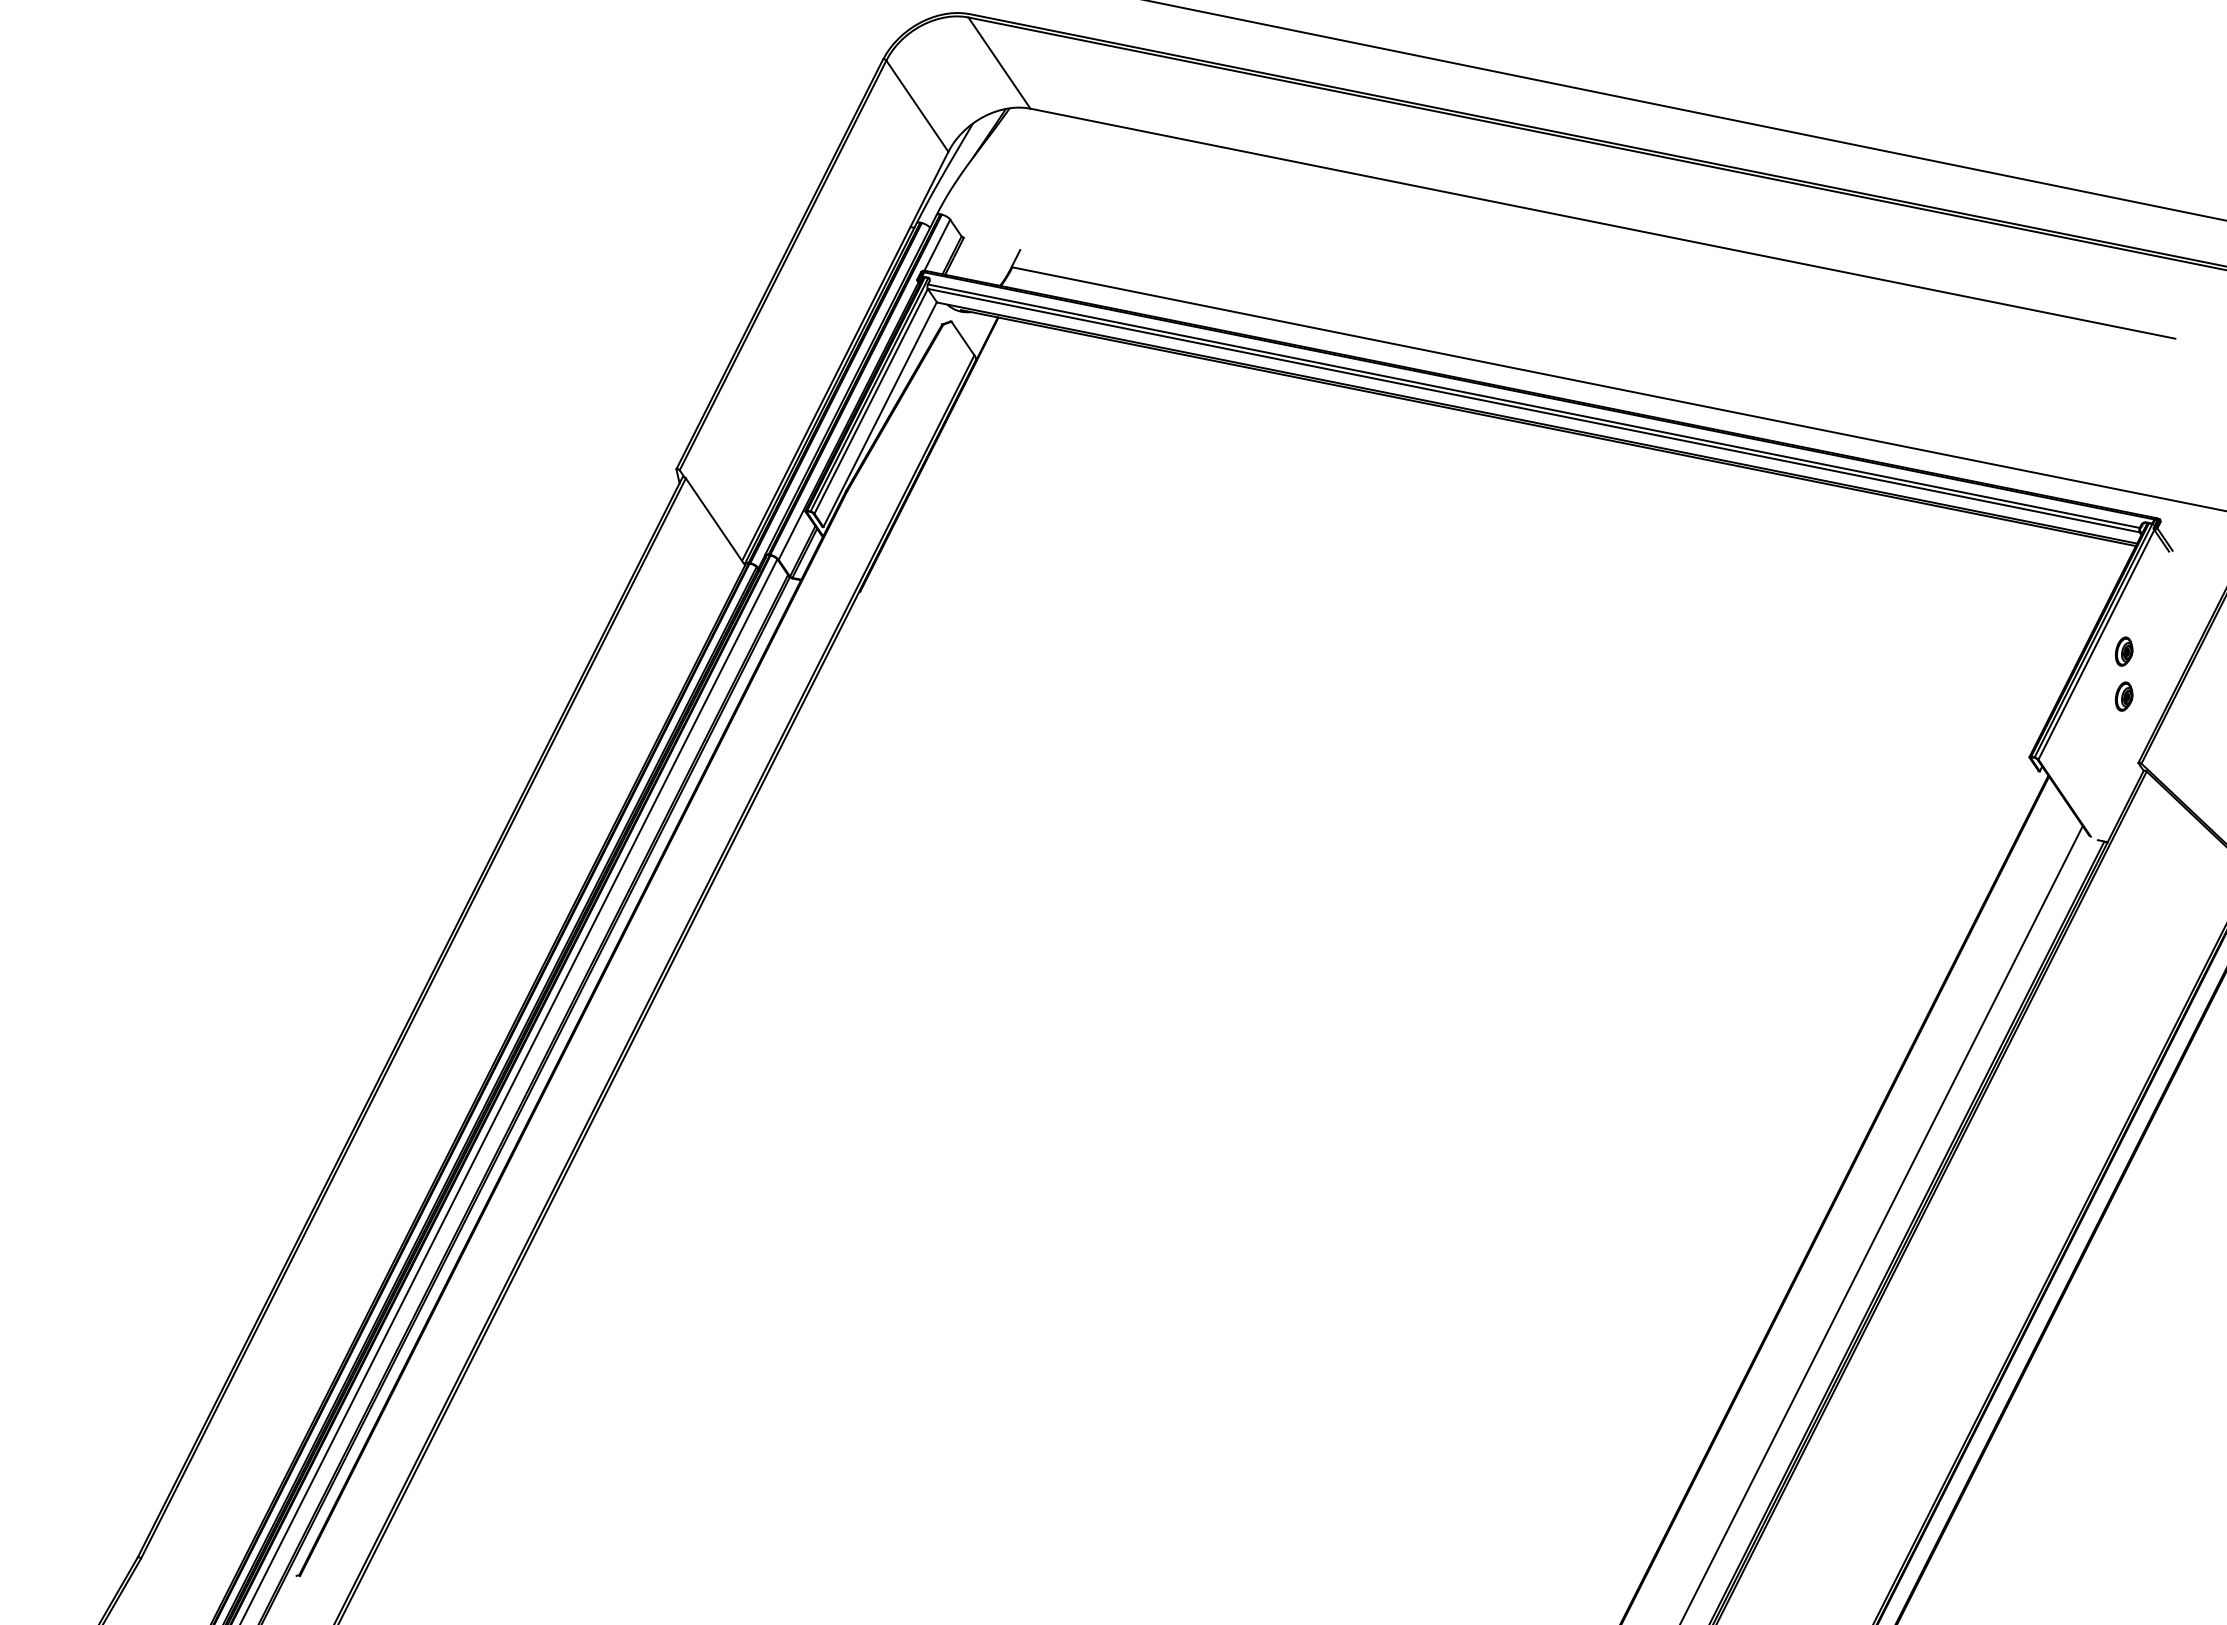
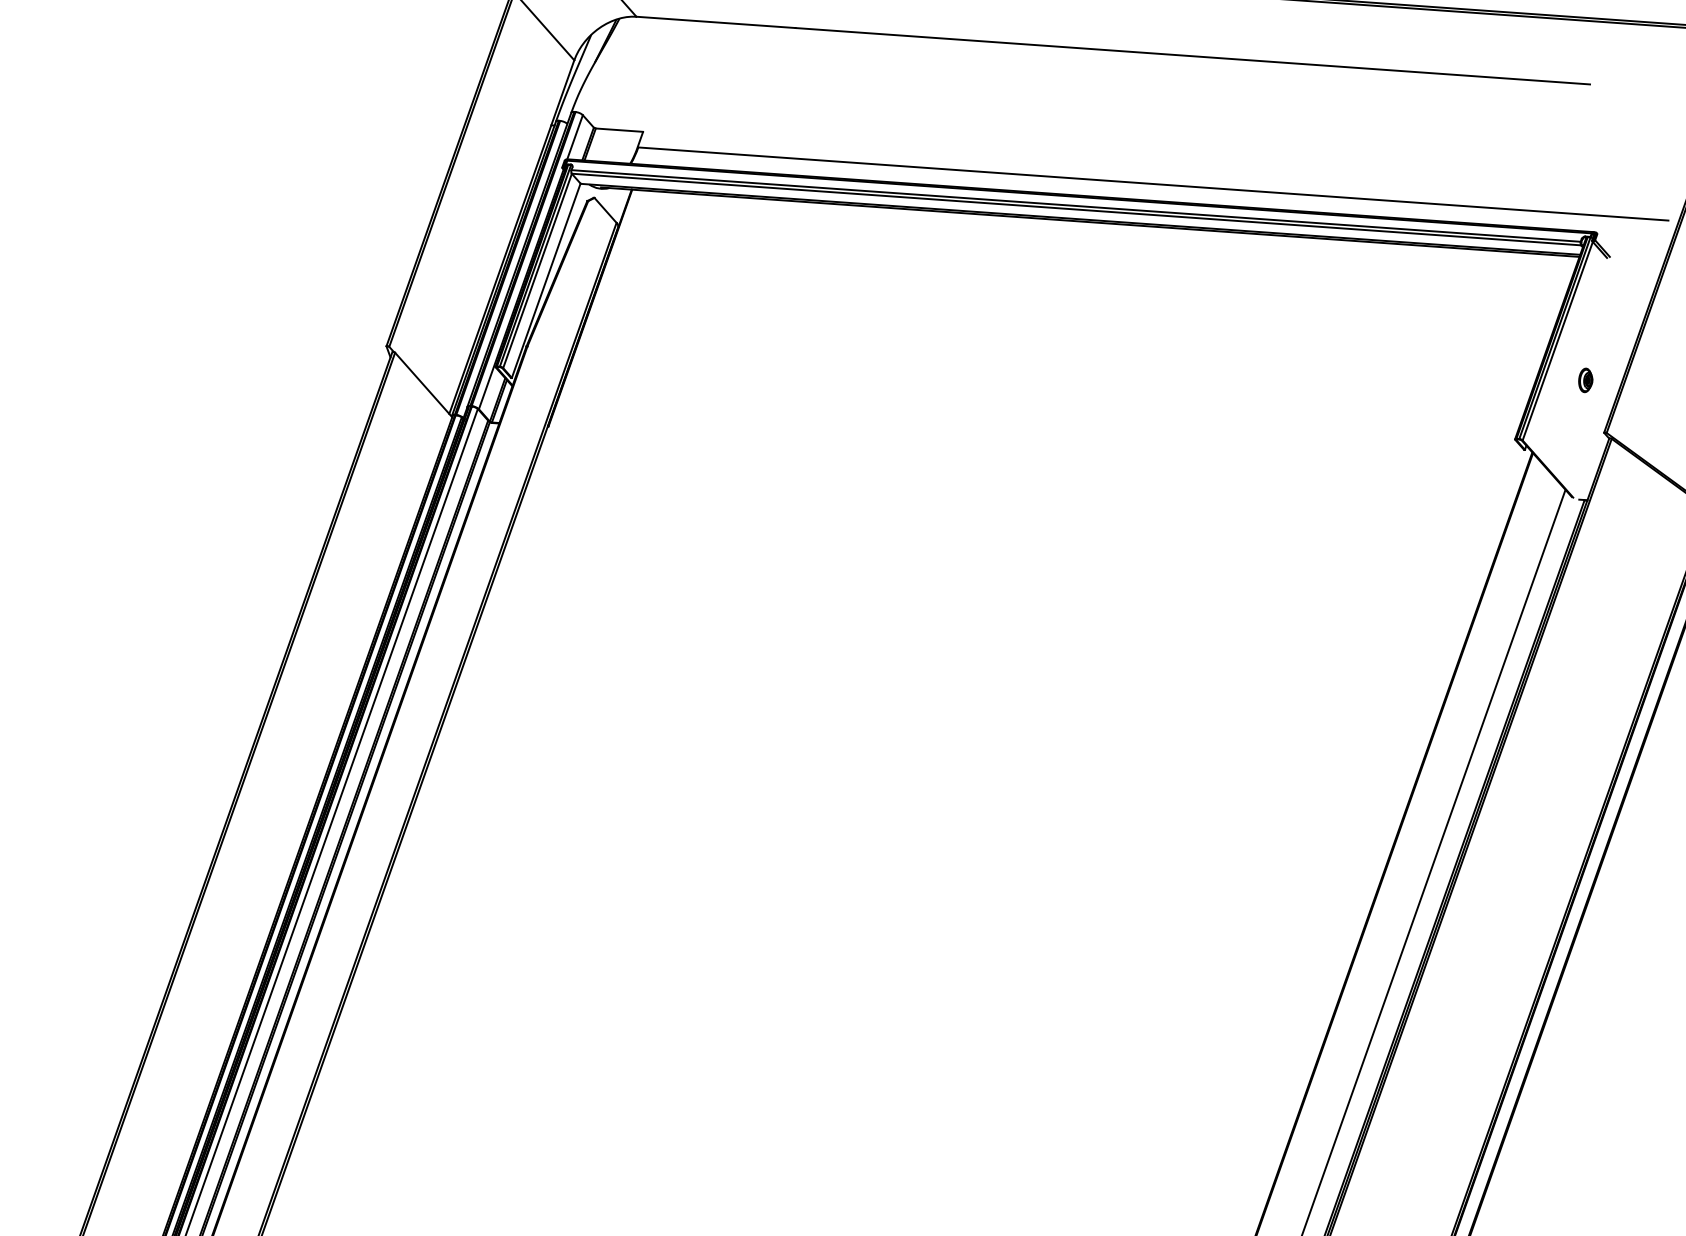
line: (991, 243) -> (618, 130), added
part: (2123, 651) -> (1580, 343), removed

